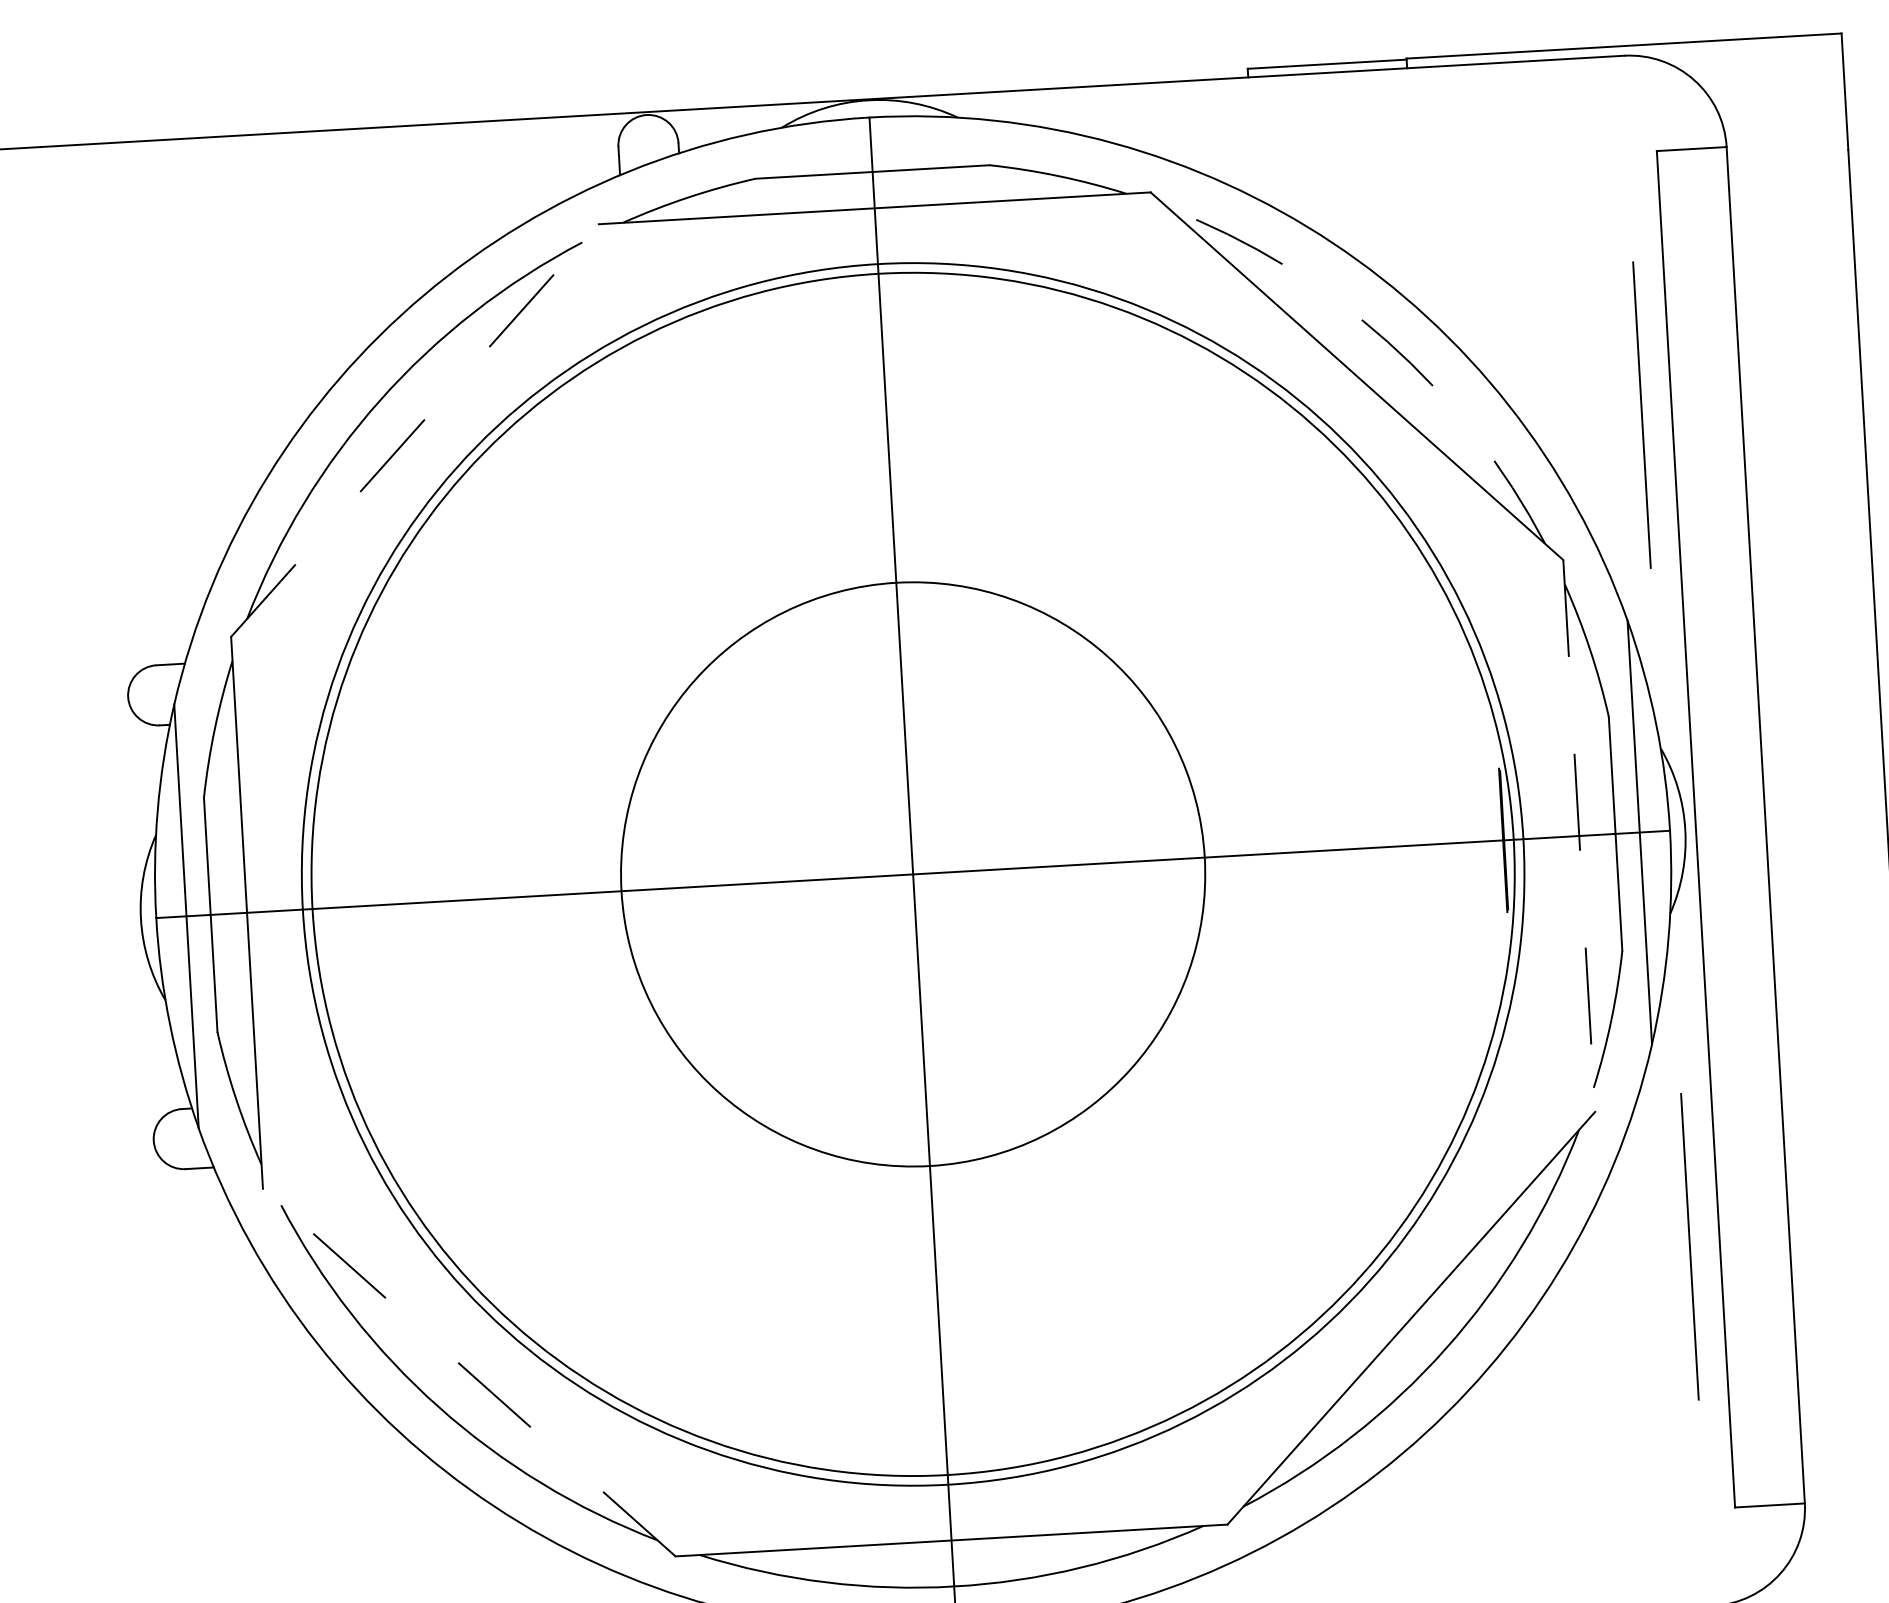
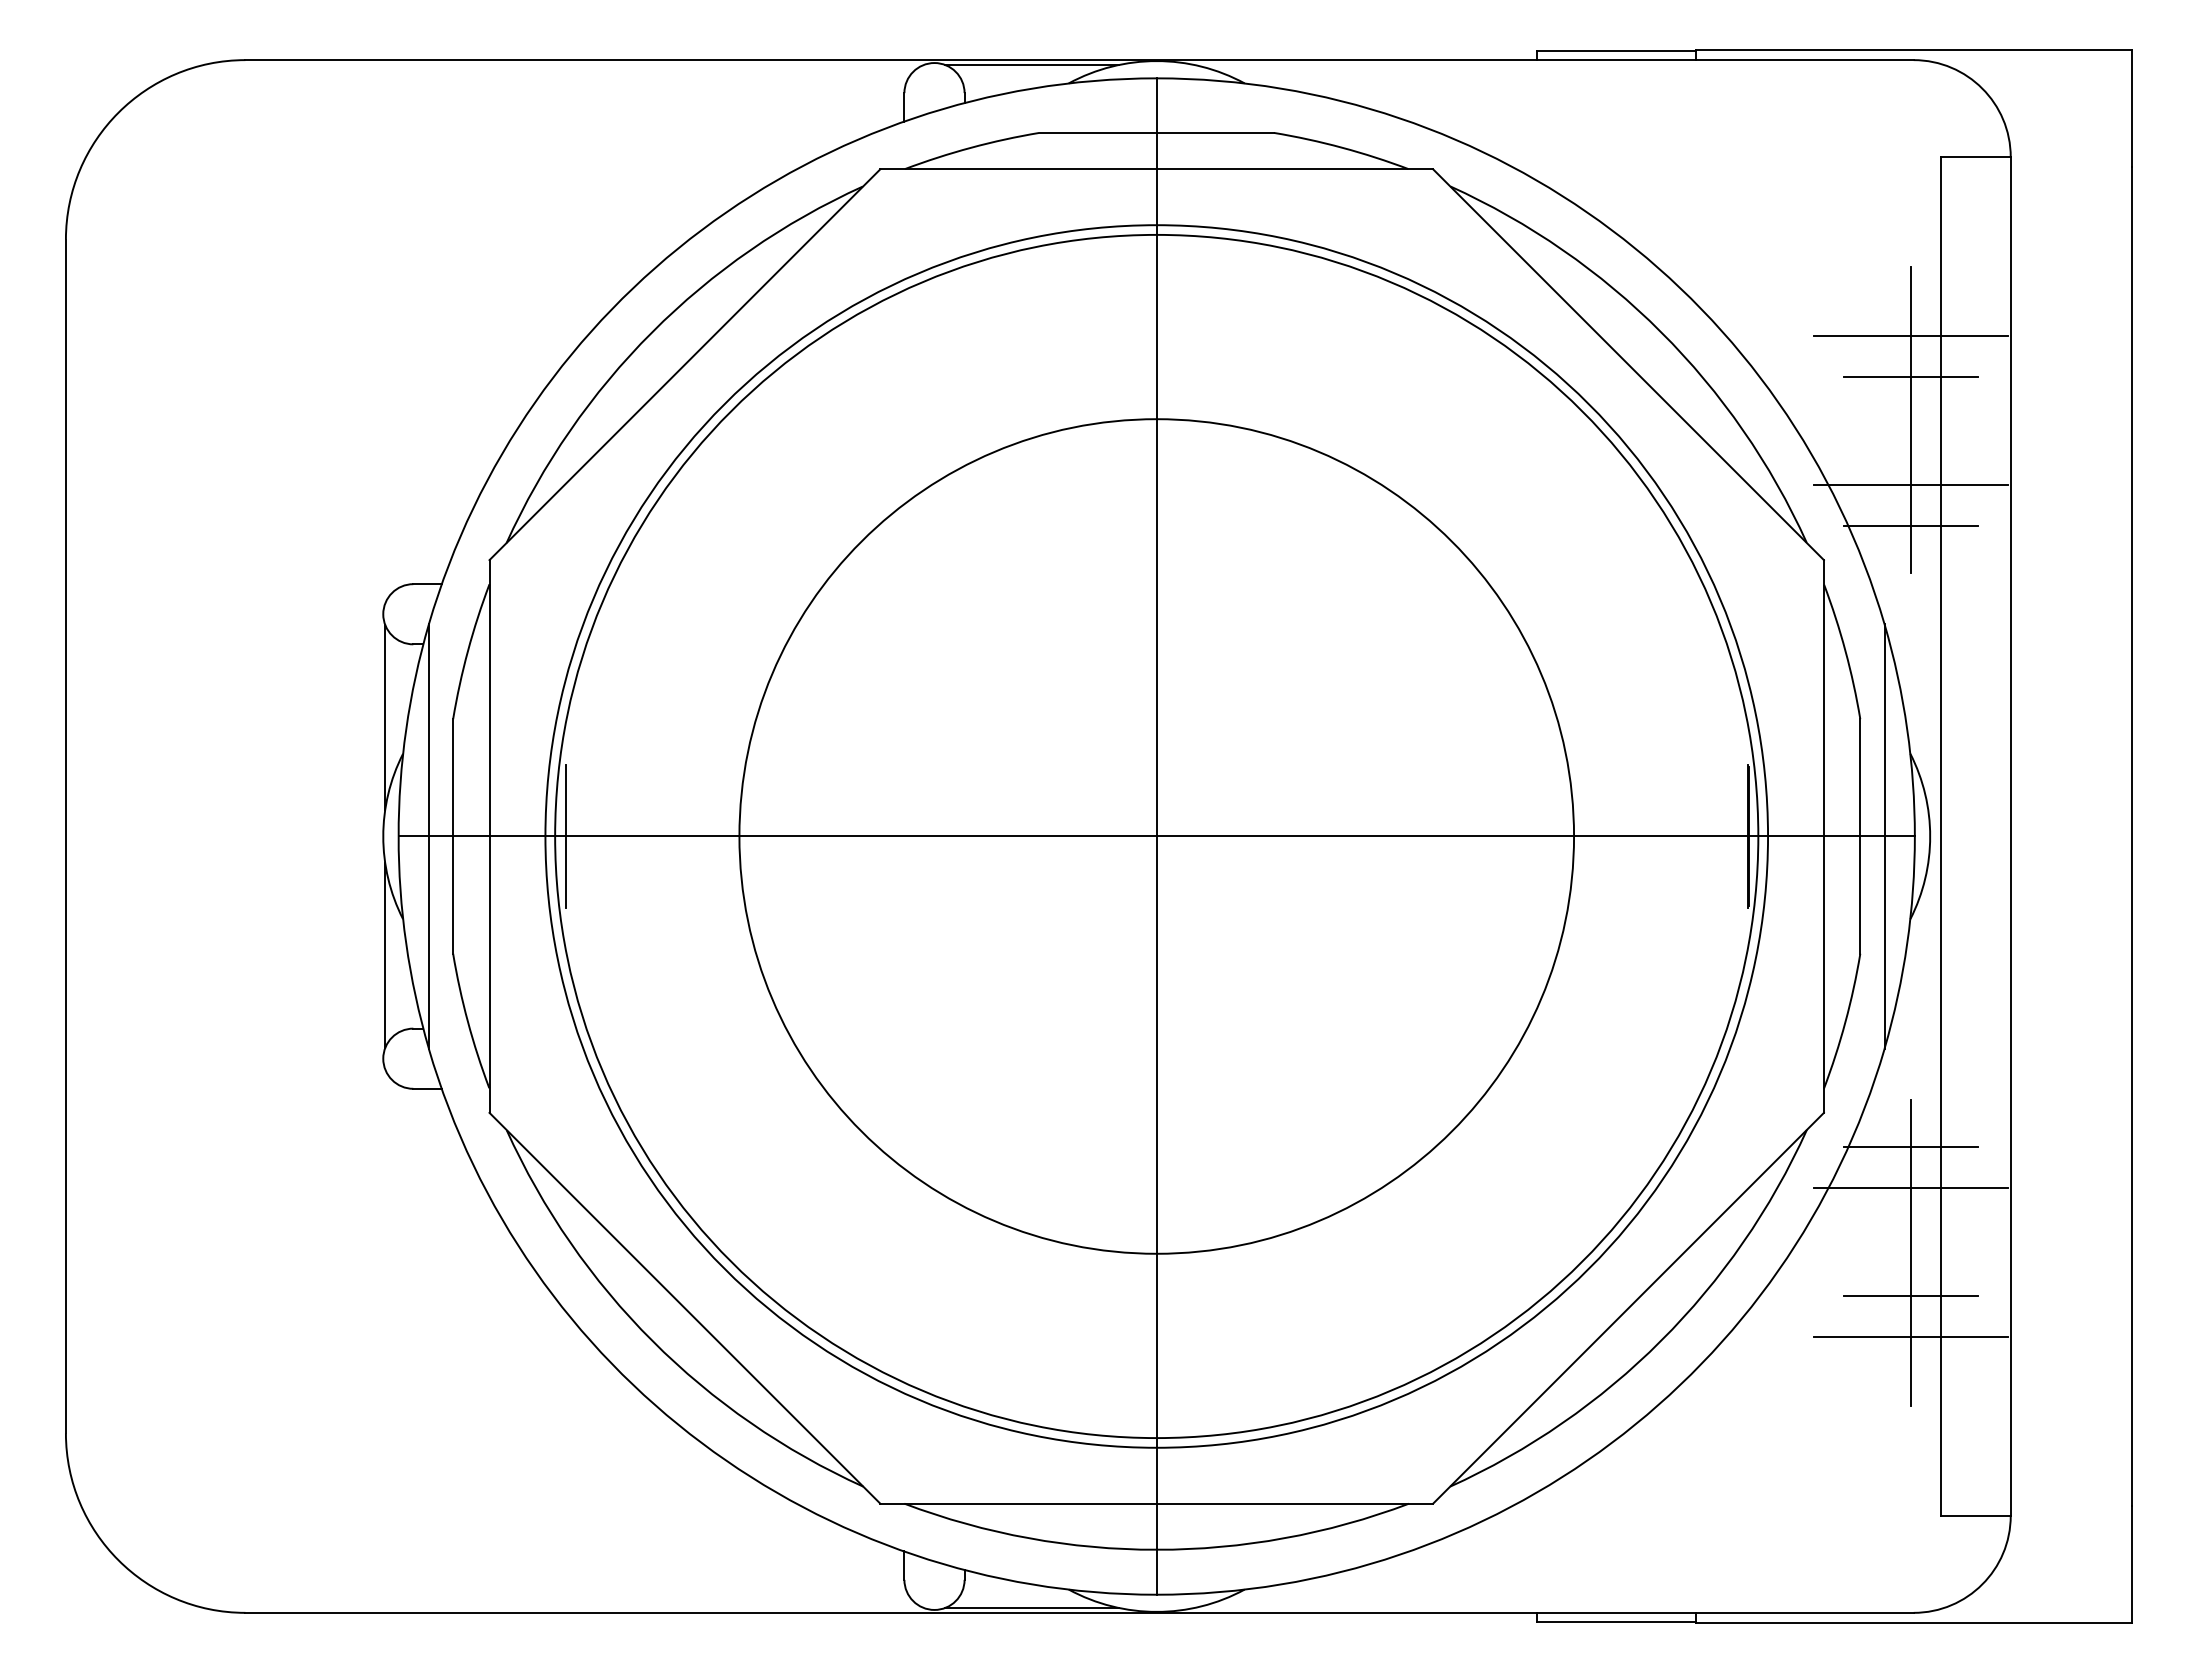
line: (744, 110) -> (1032, 64), added
line: (1636, 330) -> (1910, 335), added
arc: (1388, 342) -> (1661, 332), dashed -> solid
line: (1639, 371) -> (1910, 376), added
line: (415, 430) -> (685, 364), dashed -> solid
line: (1645, 479) -> (1910, 484), added
line: (1647, 520) -> (1910, 525), added
line: (136, 800) -> (385, 717), added
line: (1578, 837) -> (1823, 837), dashed -> solid
circle: (912, 874) -> (1156, 836), size x1.43
line: (322, 908) -> (565, 836), added
line: (150, 1037) -> (385, 955), added
line: (1683, 1141) -> (1910, 1147), added
line: (1685, 1182) -> (1910, 1188), added
line: (1692, 1290) -> (1910, 1296), added
line: (1694, 1331) -> (1910, 1337), added
line: (468, 1371) -> (684, 1307), dashed -> solid

